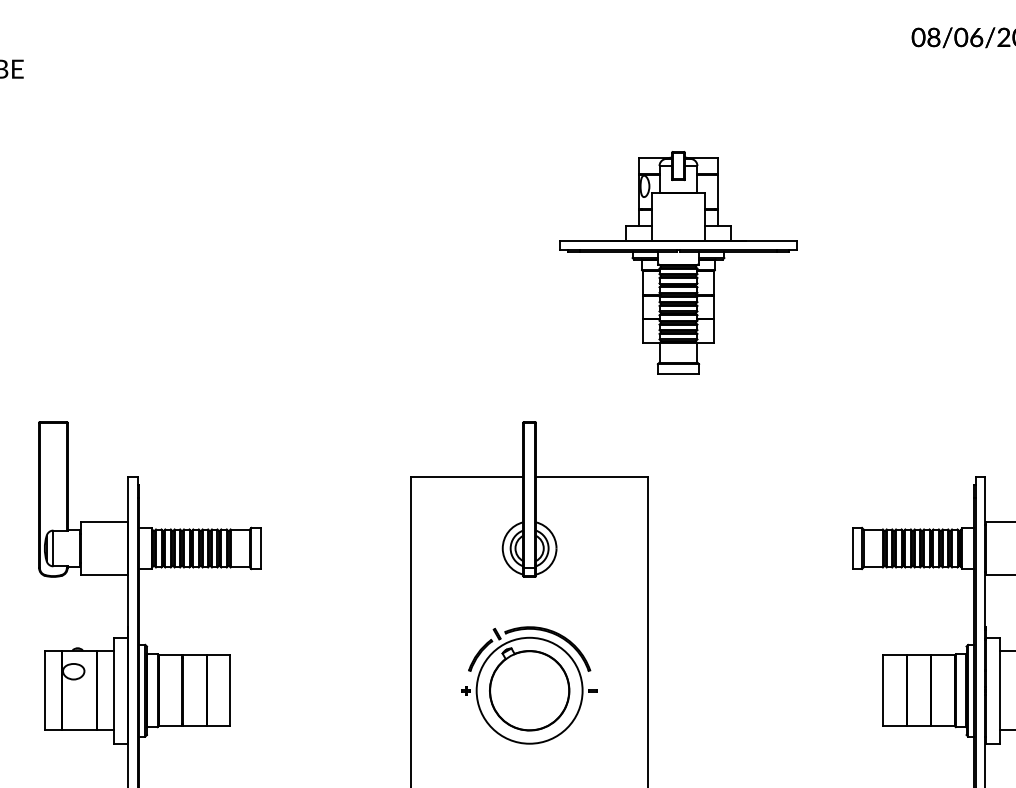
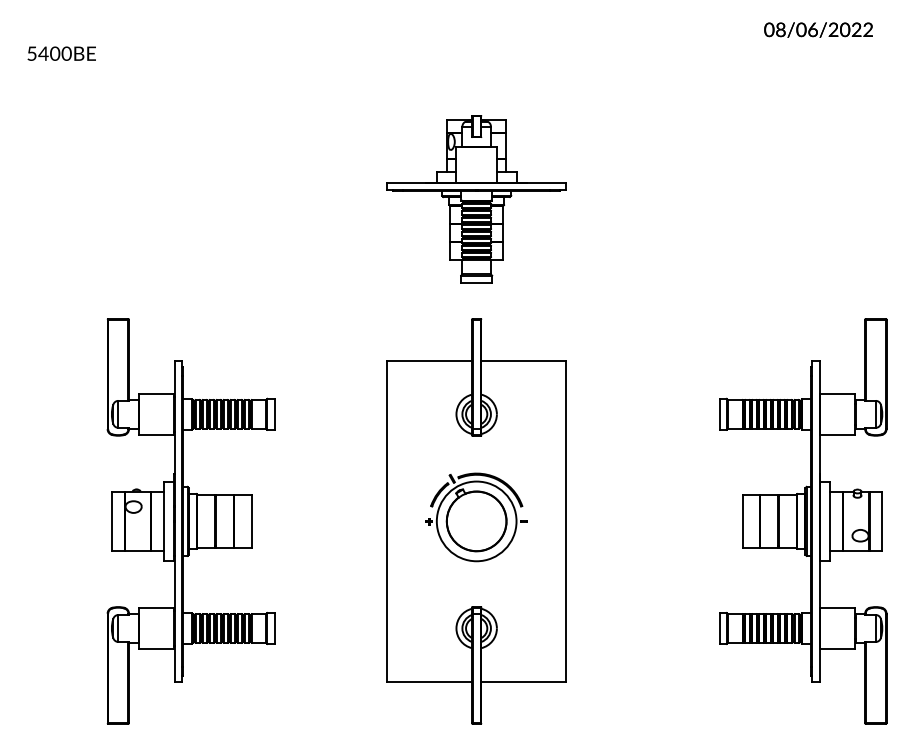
part: (678, 262) -> (476, 199), moved

